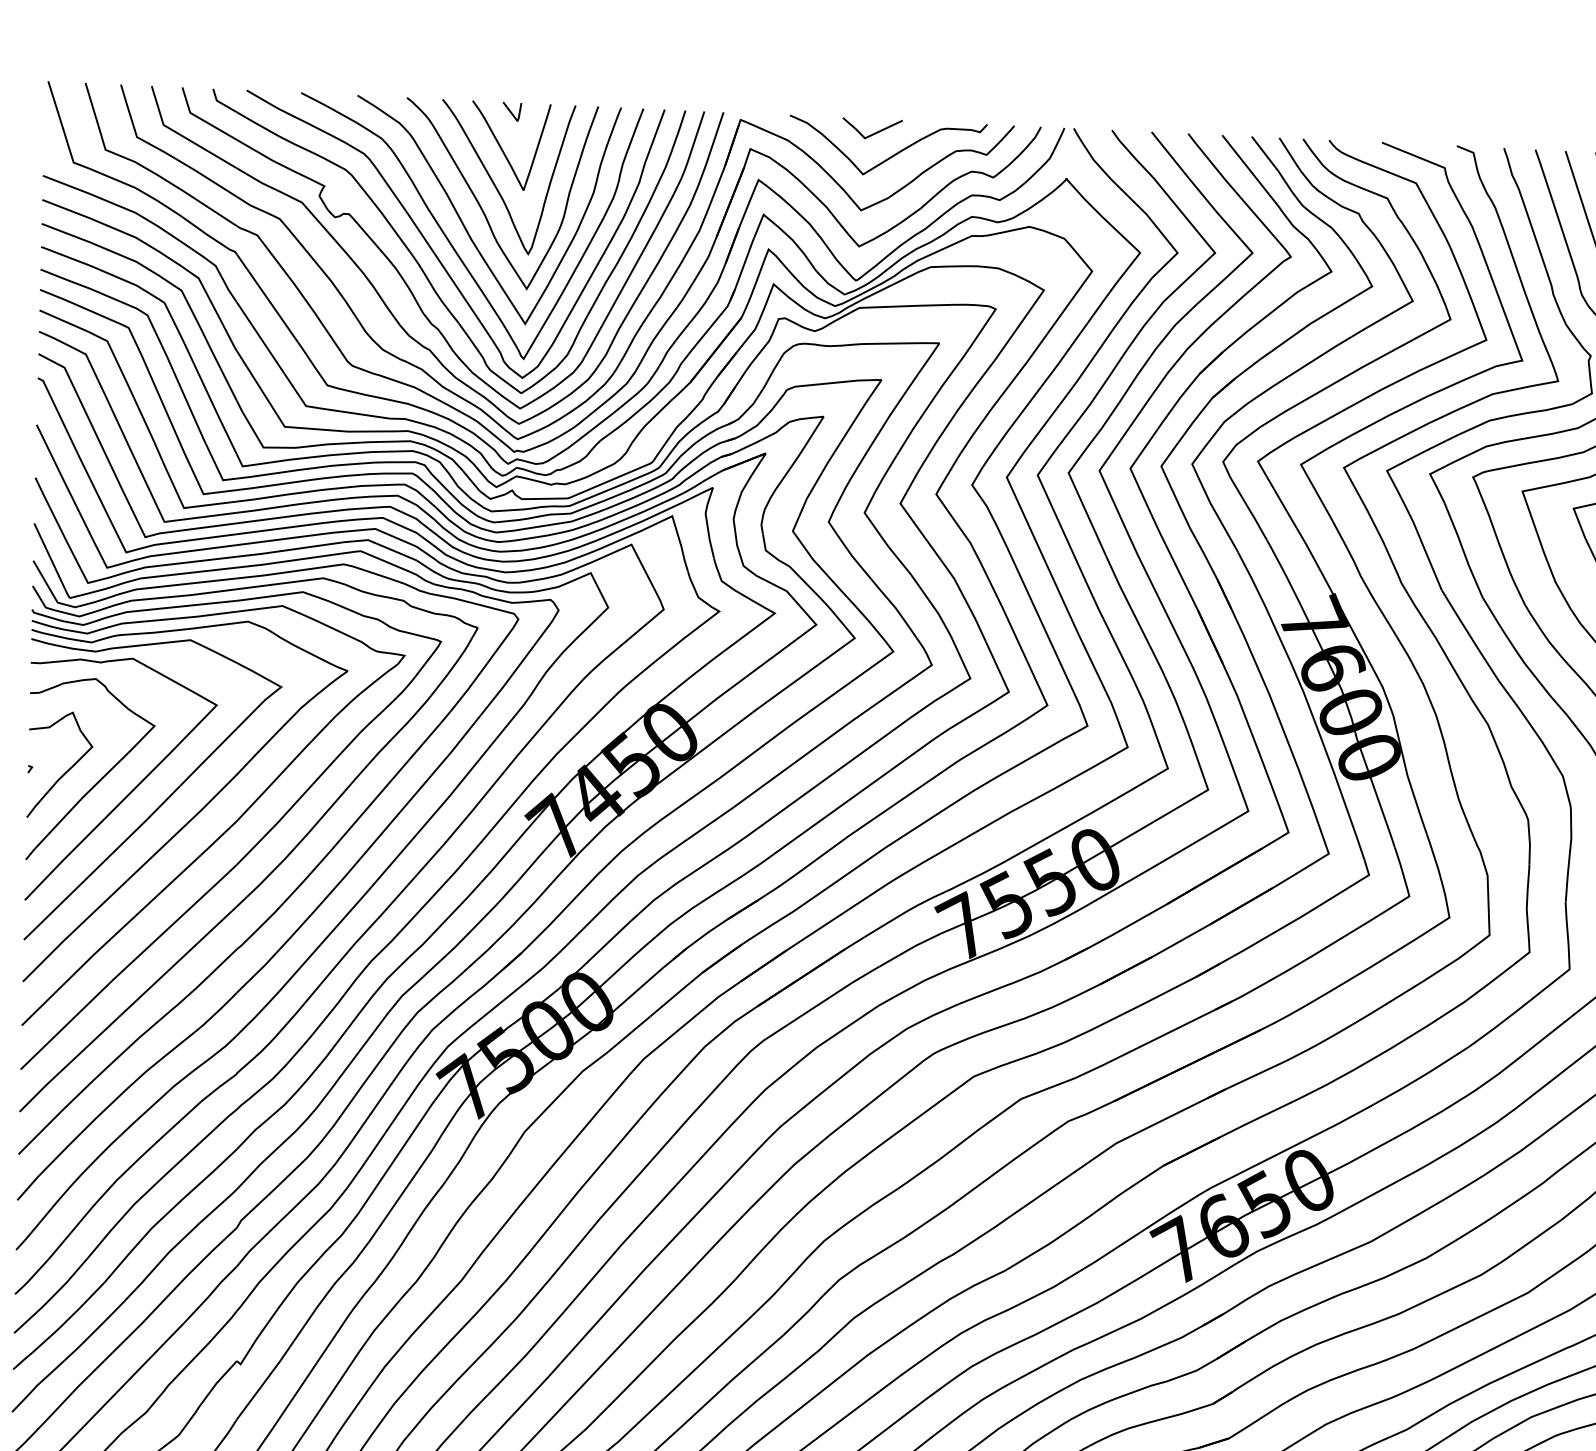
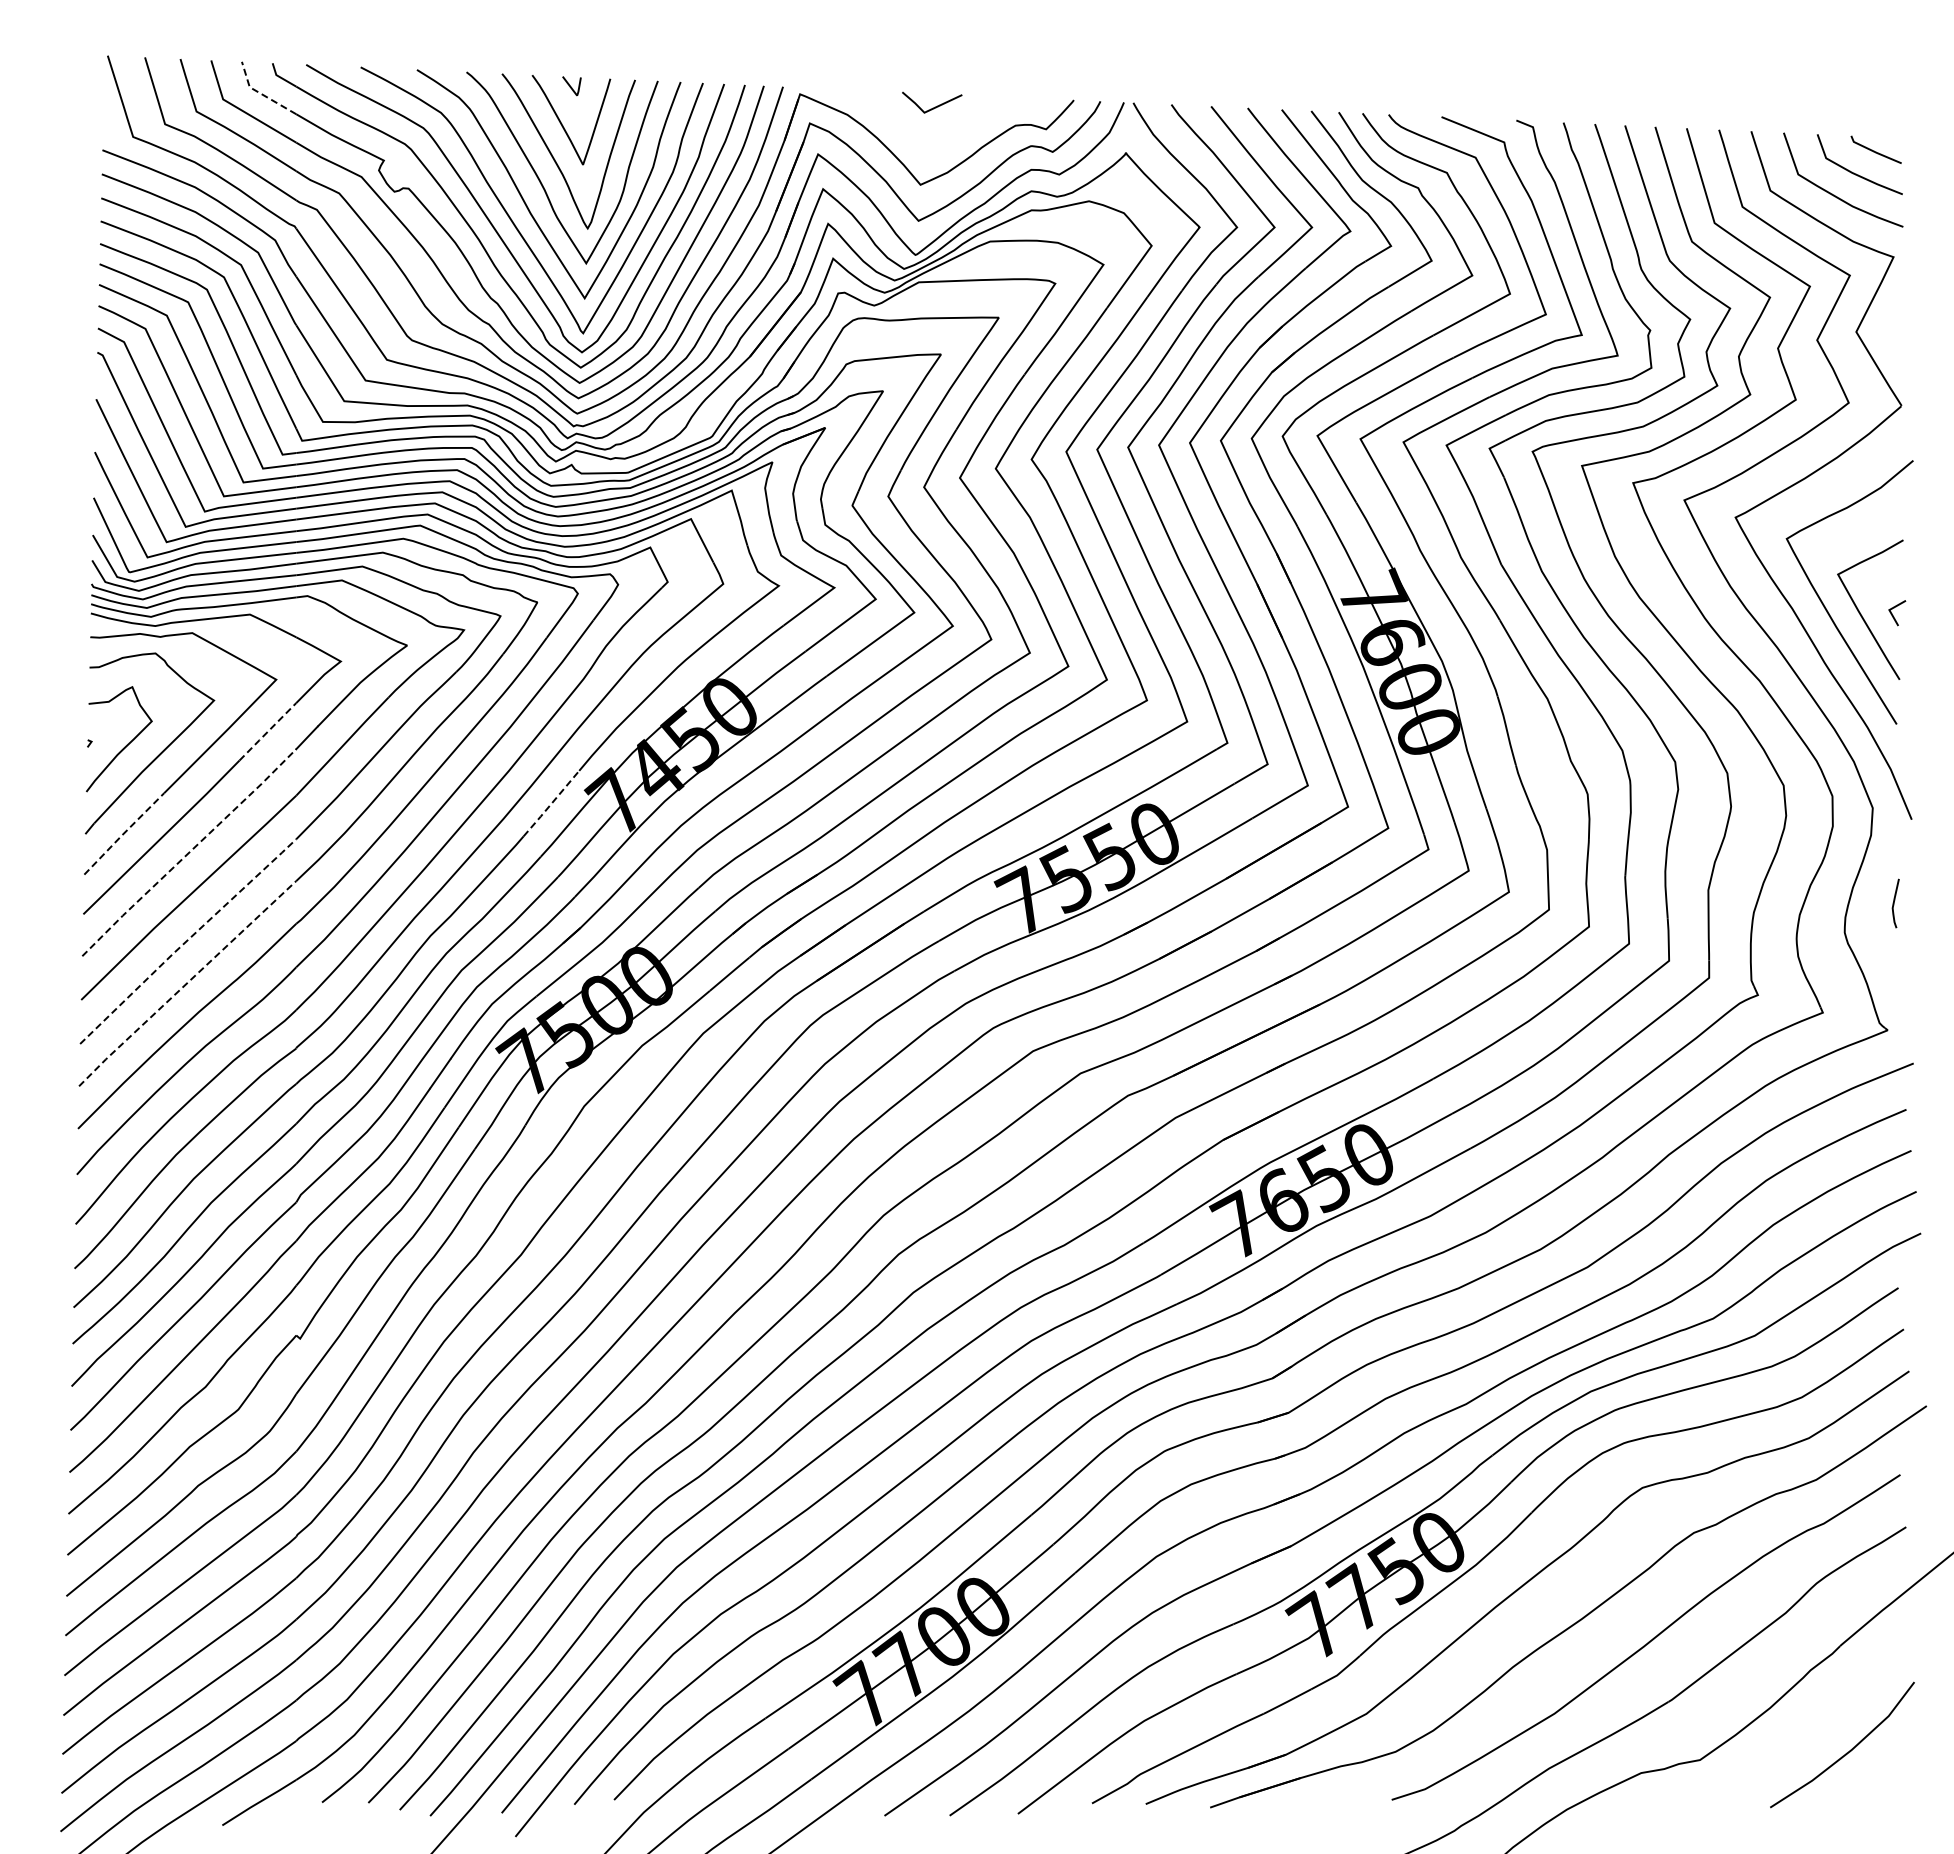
line: (200, 119) -> (260, 93), solid -> dashed
curve: (893, 154) -> (953, 128), removed
line: (207, 757) -> (267, 731), solid -> dashed
line: (491, 830) -> (551, 804), solid -> dashed
line: (63, 859) -> (123, 833), solid -> dashed
line: (129, 878) -> (189, 852), solid -> dashed
line: (127, 966) -> (187, 940), solid -> dashed
line: (126, 1009) -> (186, 983), solid -> dashed

